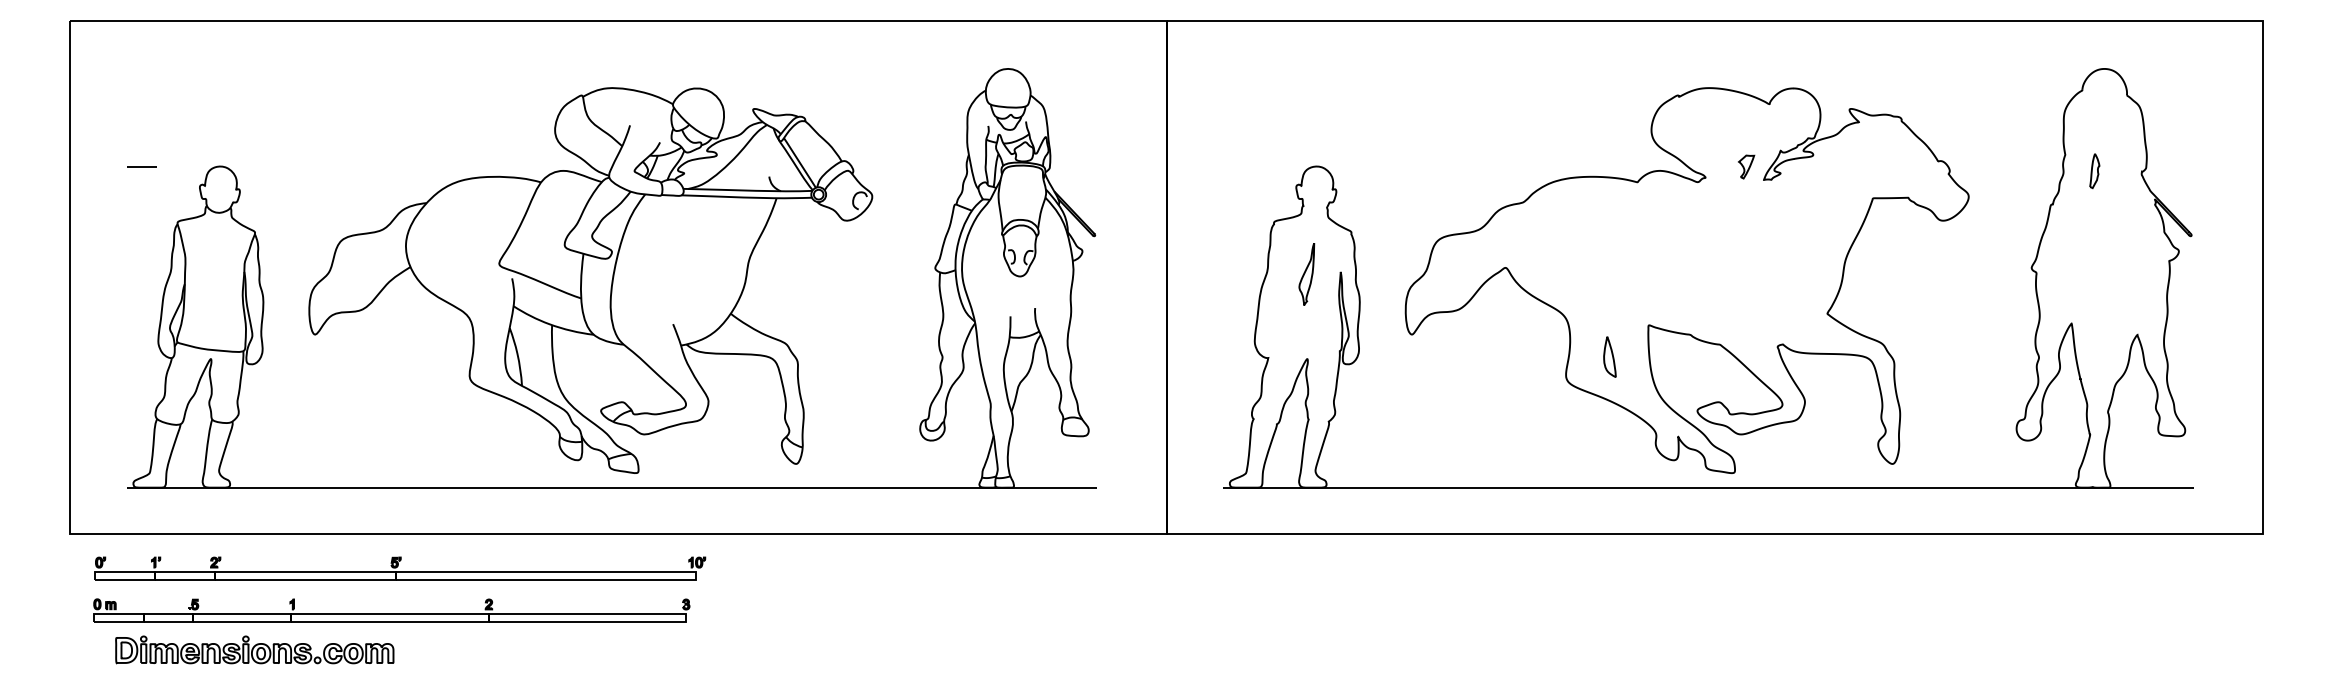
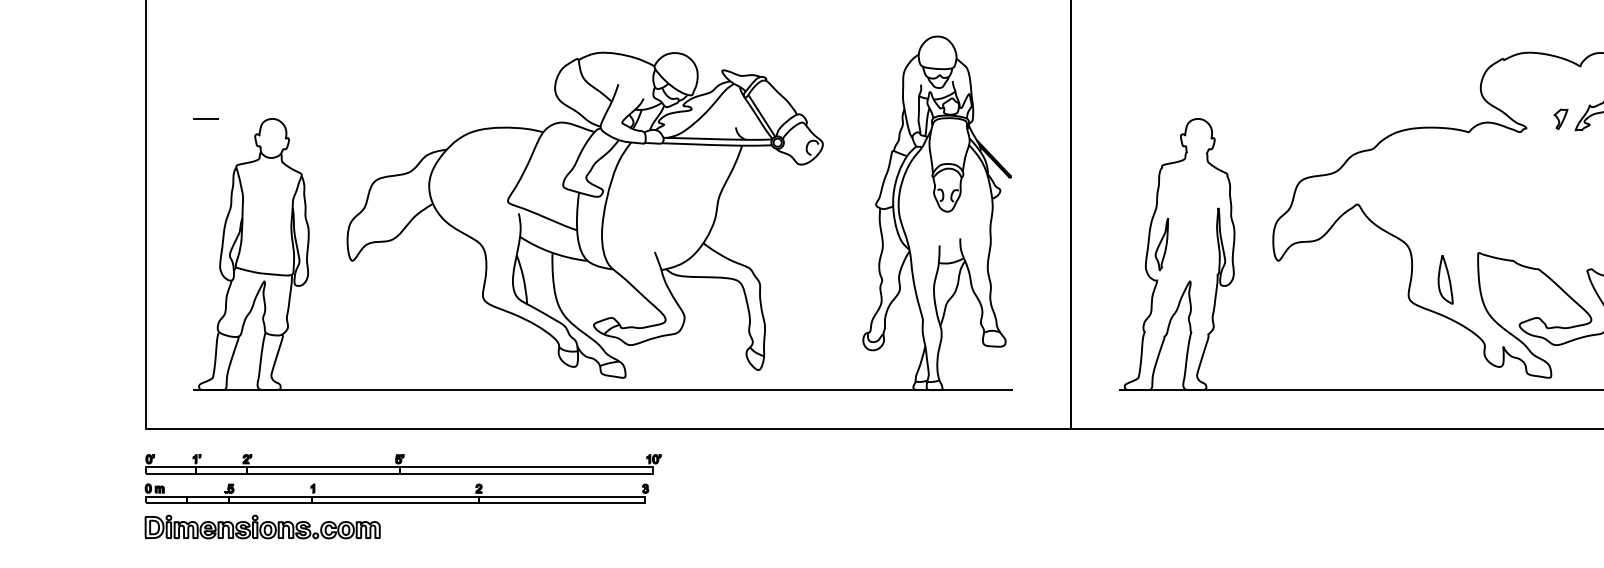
part: (1306, 274) -> (1161, 244), moved
part: (1609, 356) -> (1445, 279), size x1.43
part: (400, 568) -> (403, 464), moved
part: (391, 610) -> (396, 493), moved
part: (254, 649) -> (262, 526), moved

